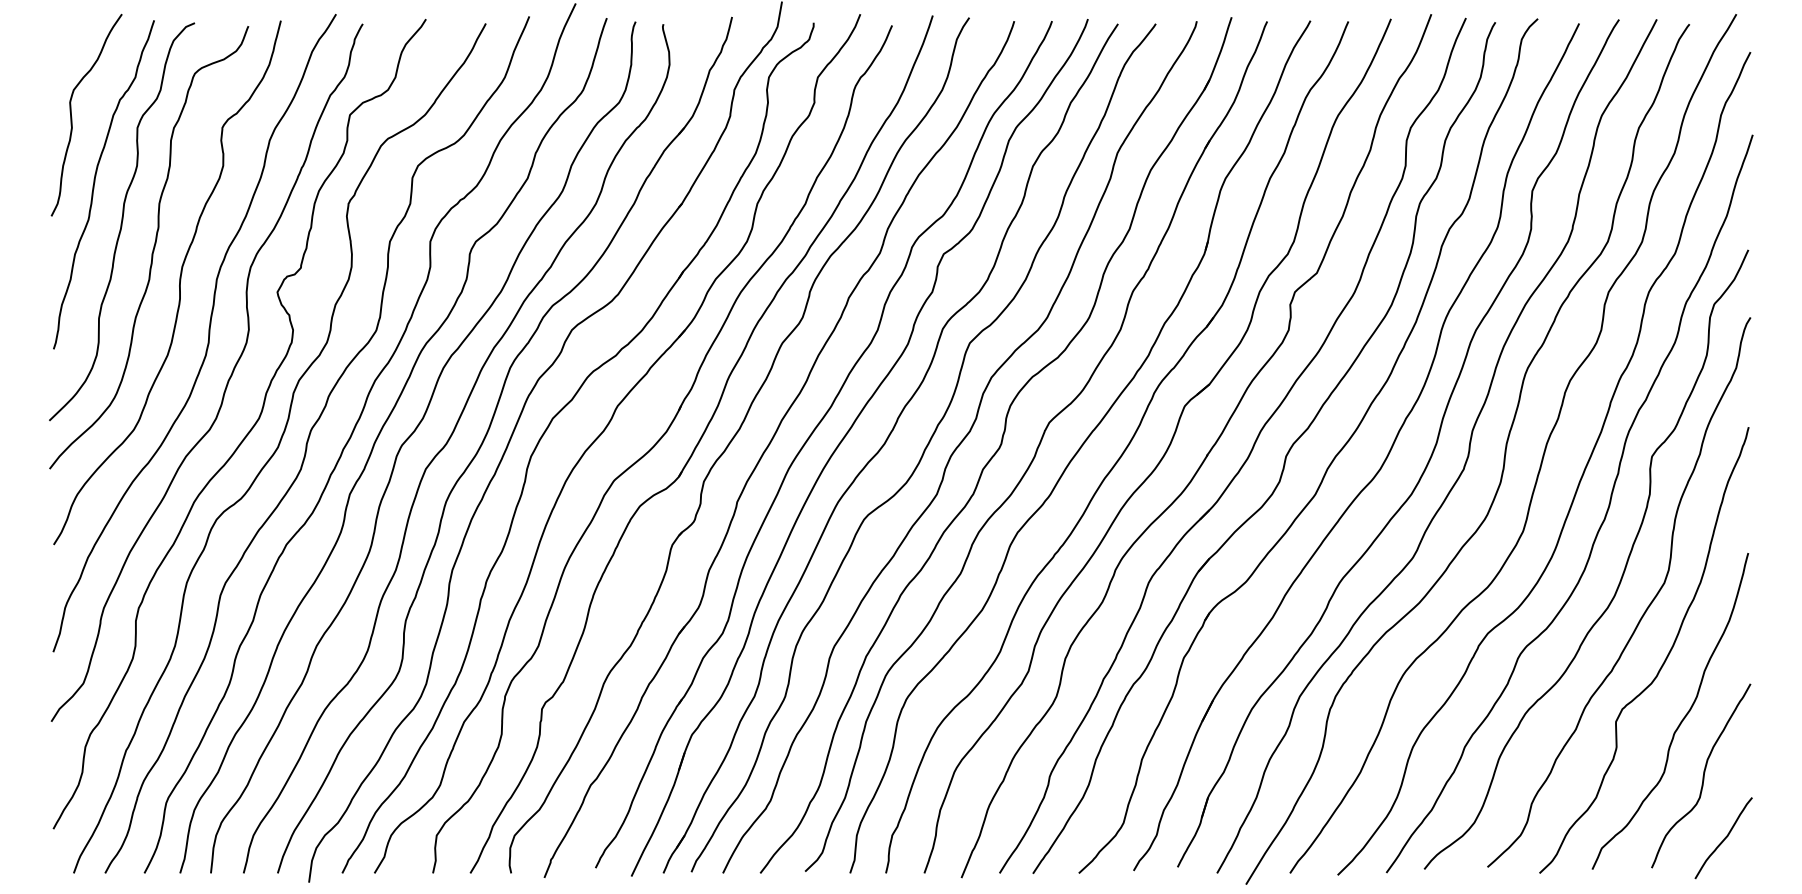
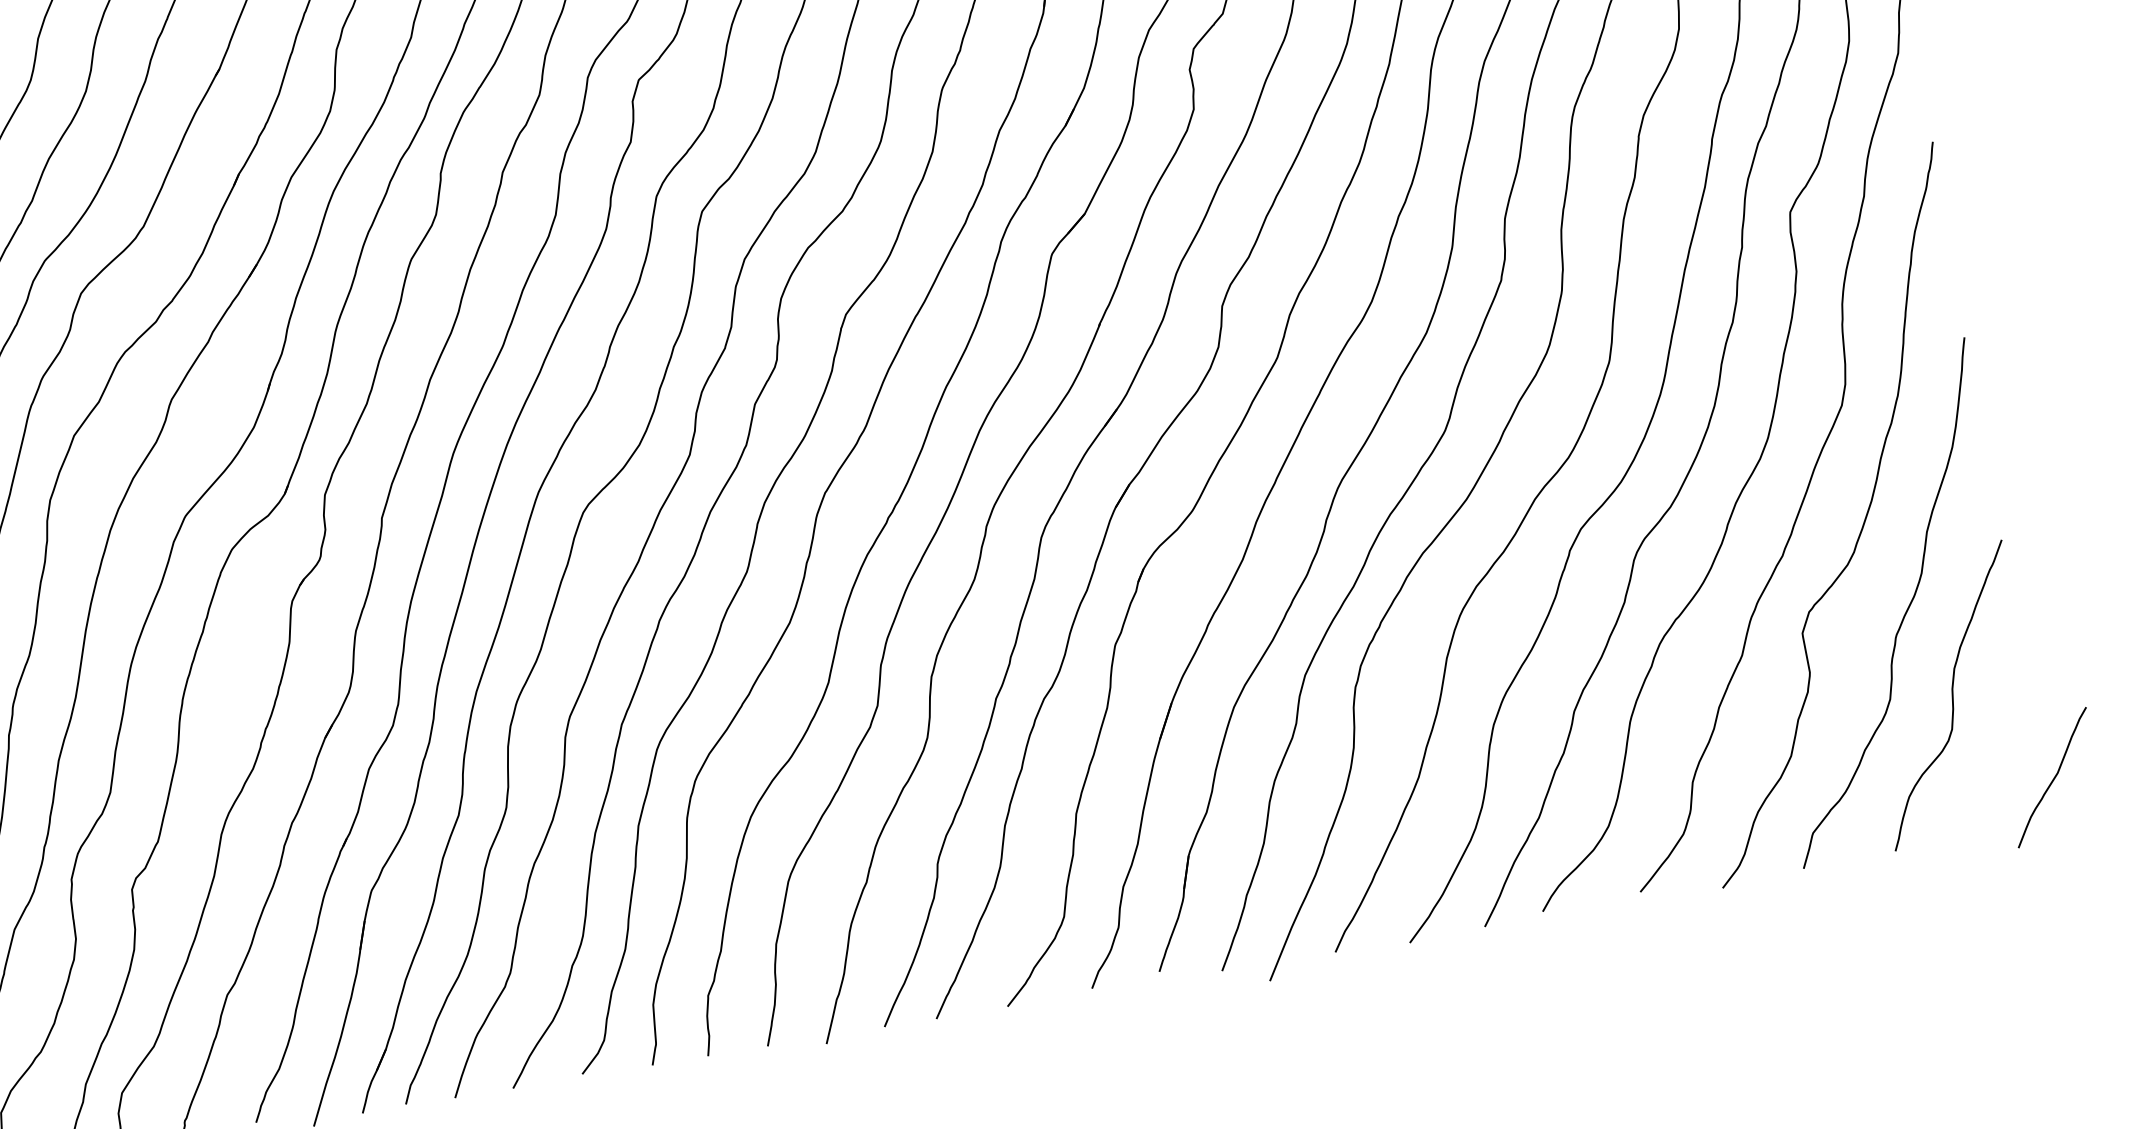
curve: (1724, 838) -> (2053, 777), moved

